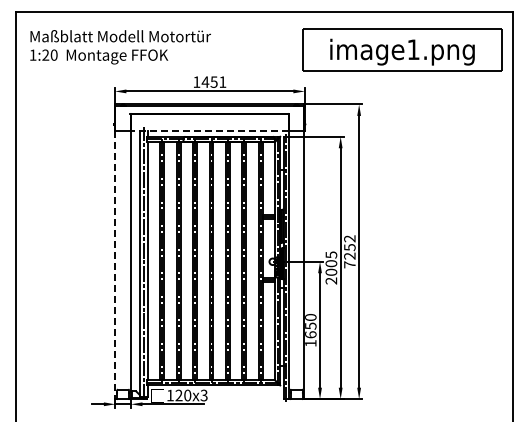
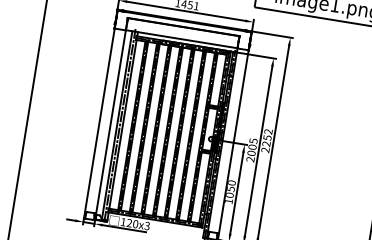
line: (209, 130) -> (181, 38), dashed -> solid
text: (349, 264) -> (265, 149), 7252 -> 2252
line: (115, 265) -> (99, 123), dashed -> solid
text: (310, 334) -> (229, 195), 1650 -> 1050

